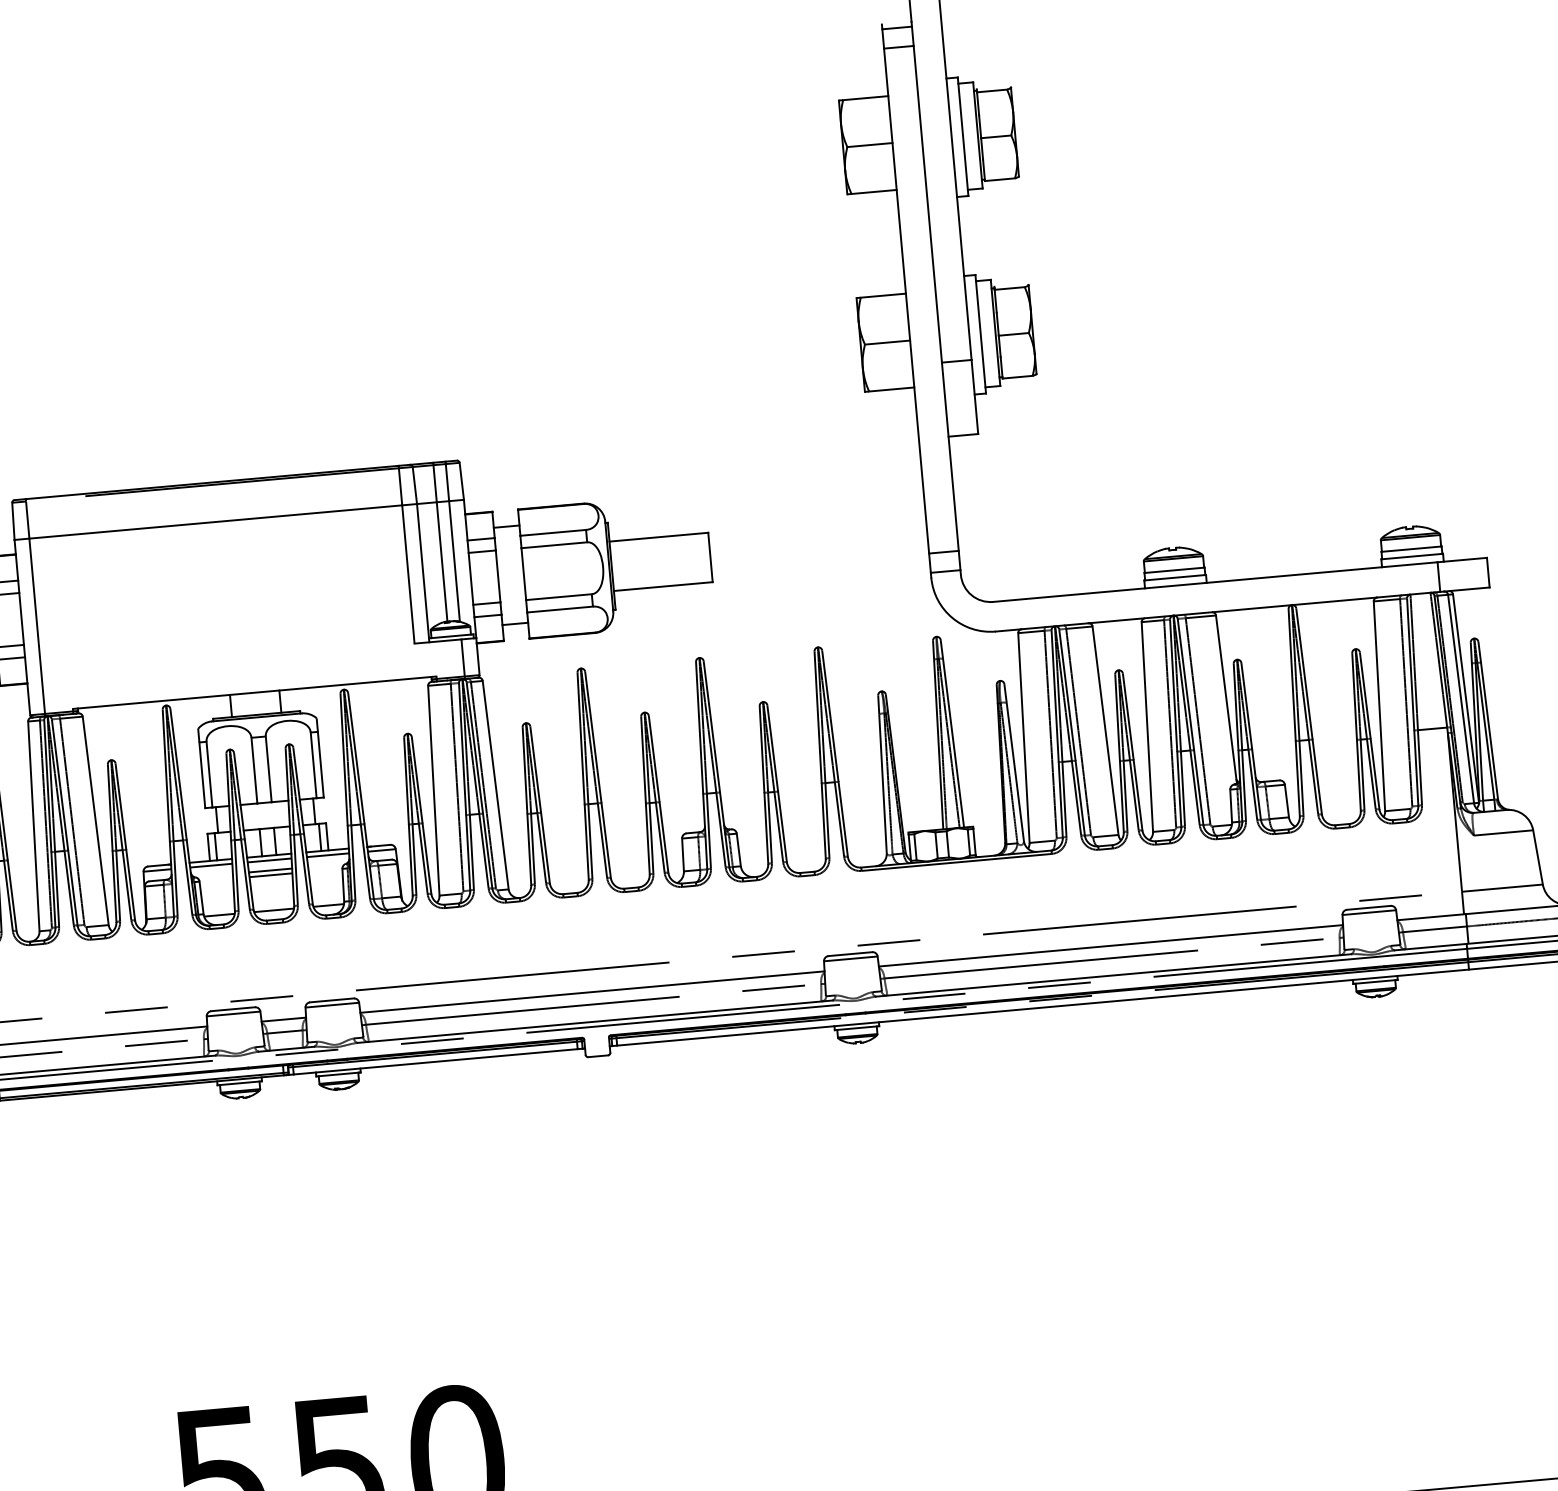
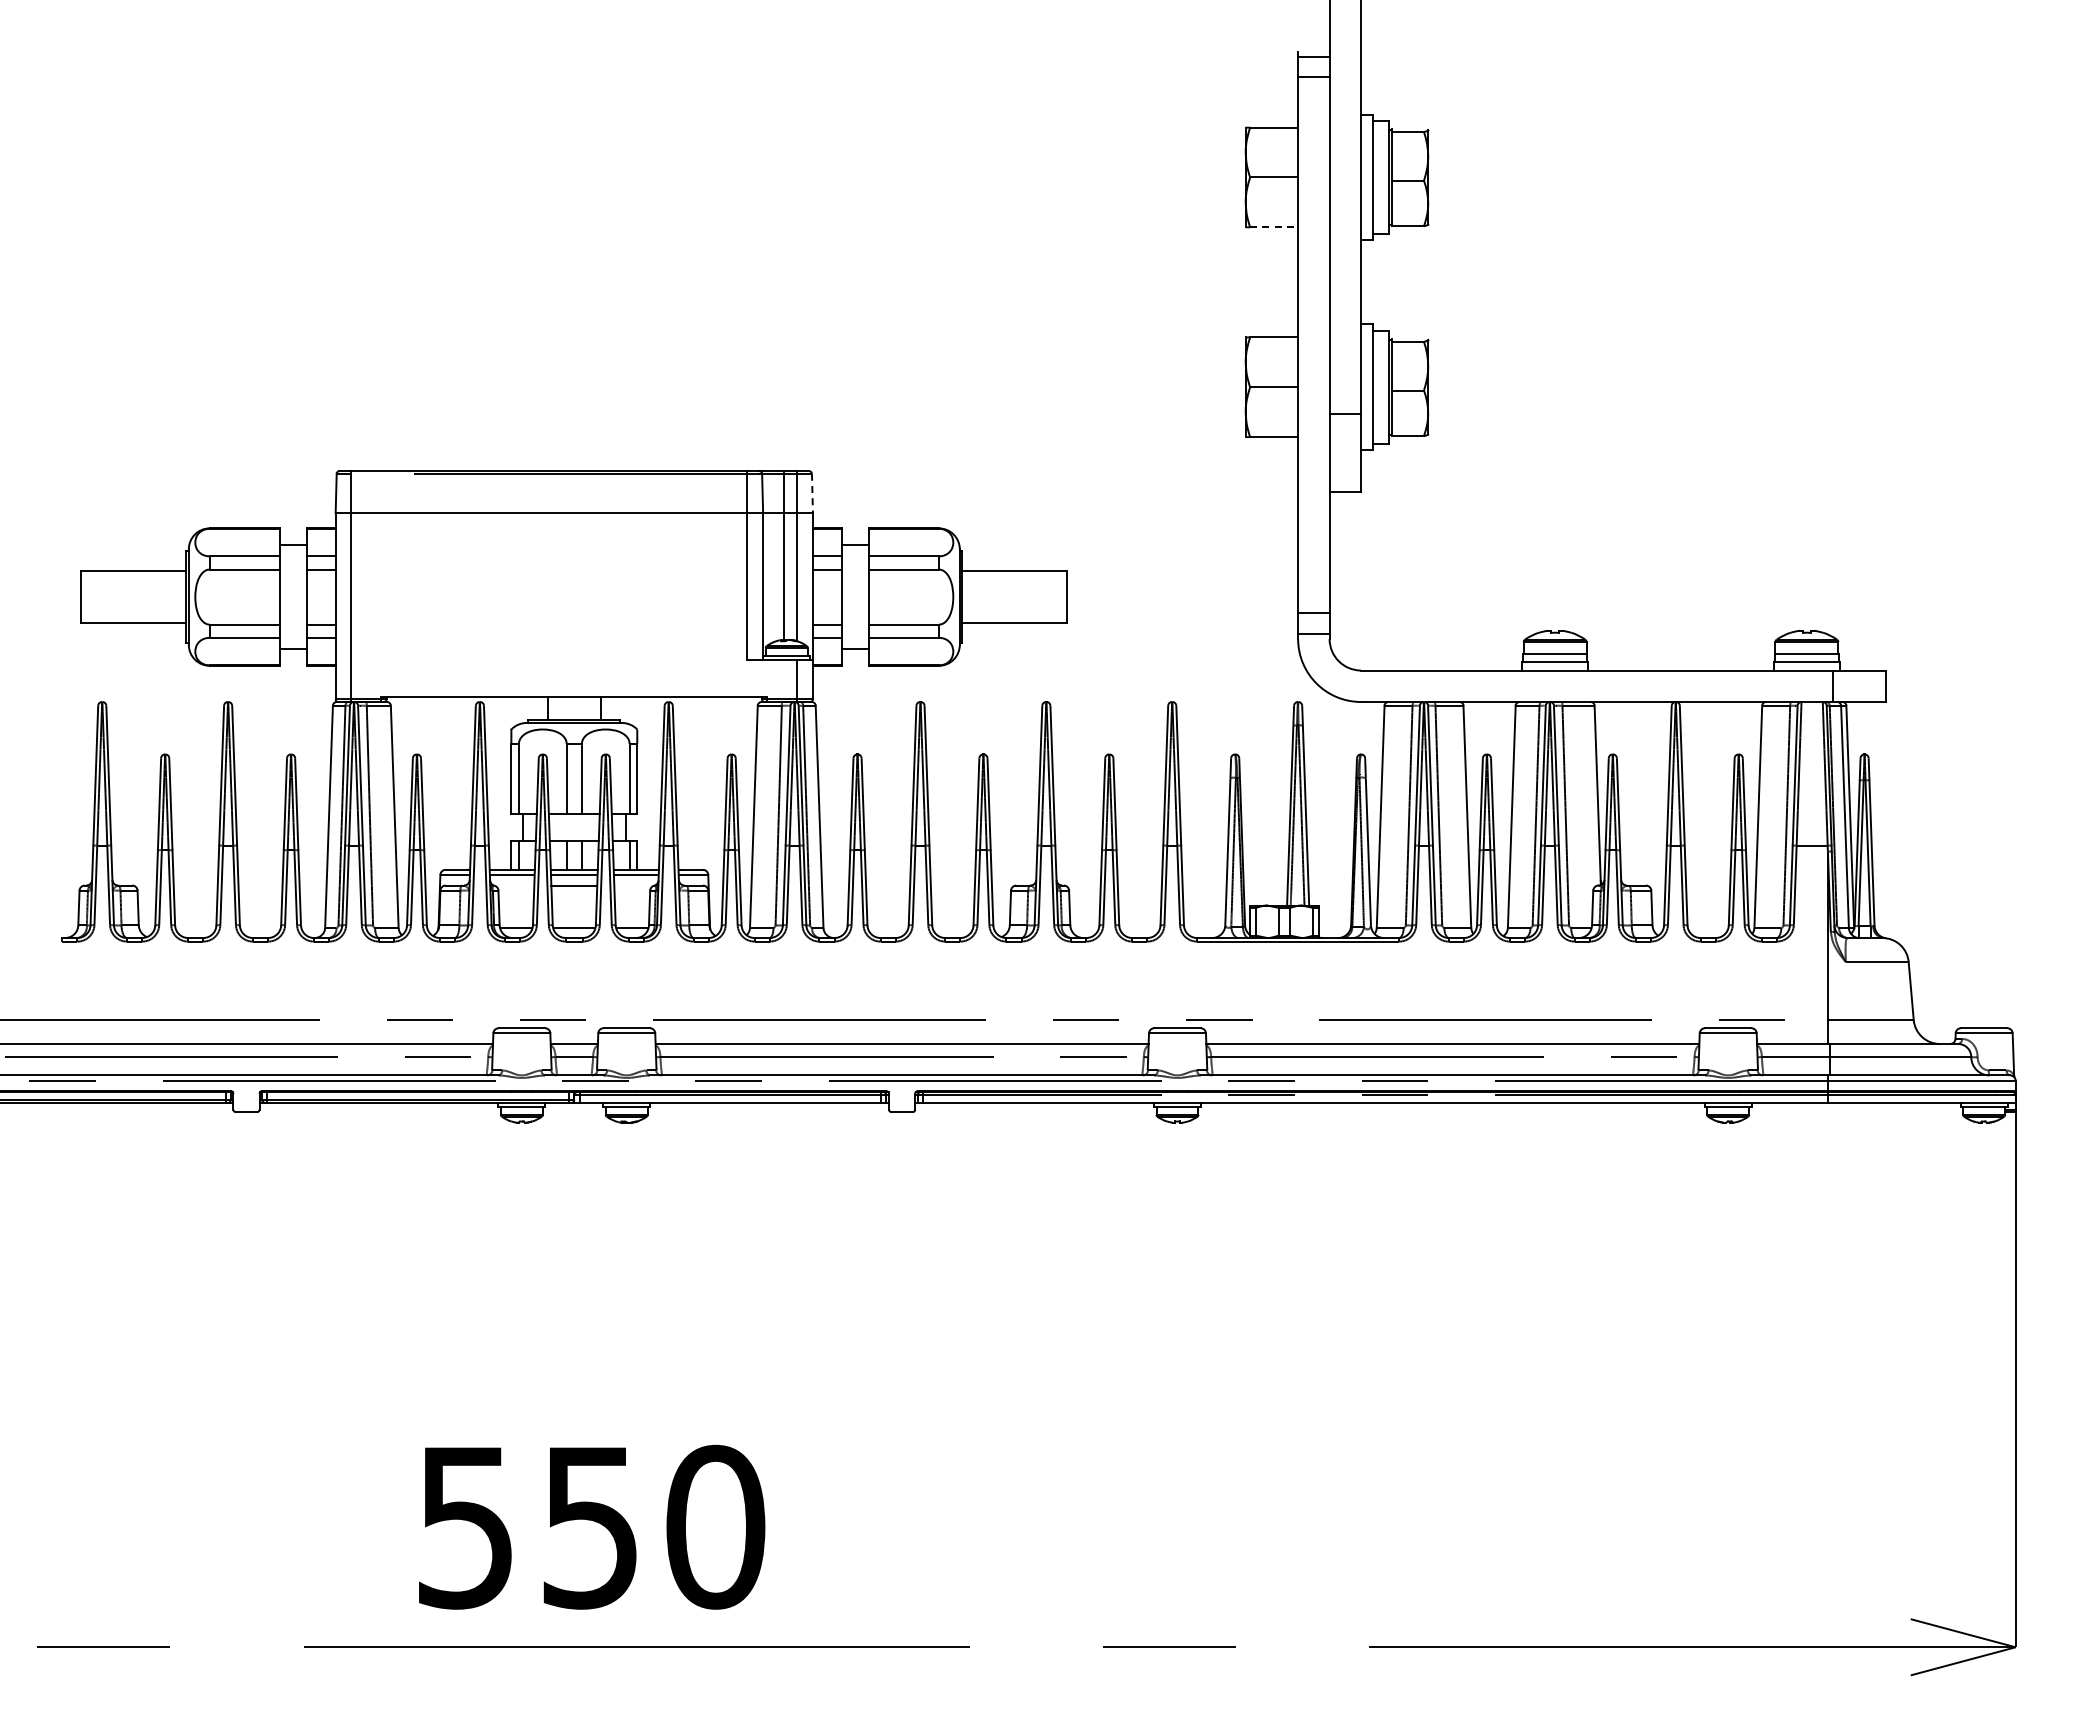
line: (874, 192) -> (1274, 227), solid -> dashed
line: (461, 481) -> (812, 493), solid -> dashed
line: (271, 875) -> (574, 890), removed

